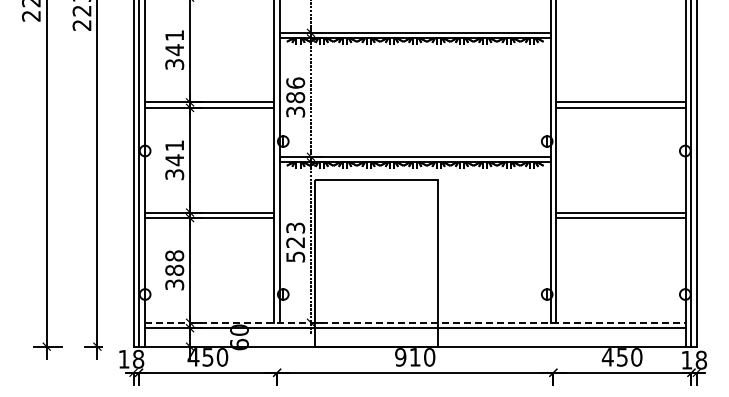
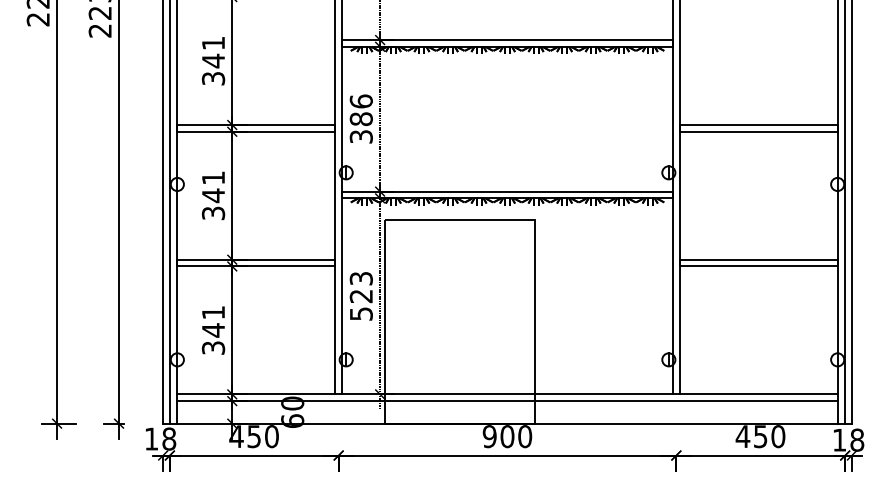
text: (174, 263) -> (213, 321), 388 -> 341
line: (415, 322) -> (507, 394), dashed -> solid
text: (414, 357) -> (506, 436), 910 -> 900

